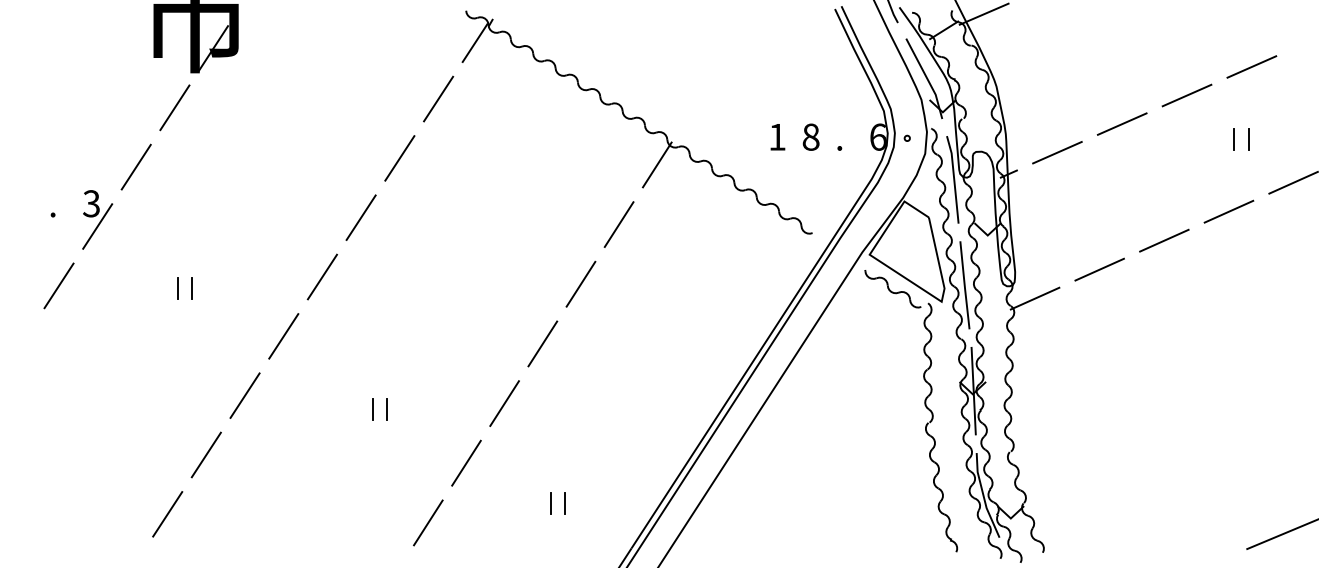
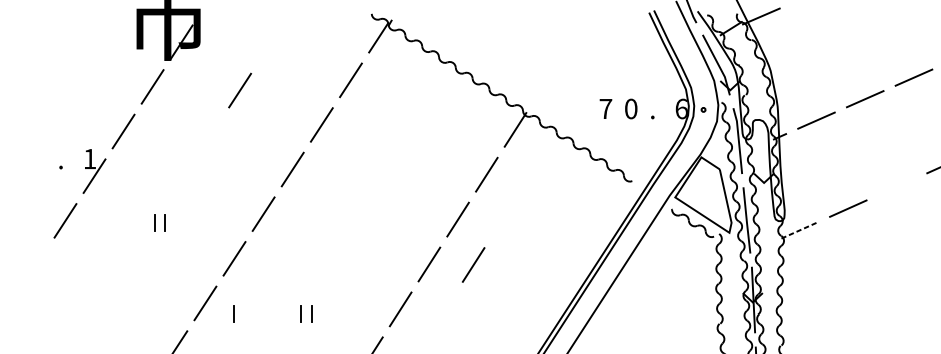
line: (290, 112) -> (239, 90), added
text: (777, 137) -> (605, 109), 1 -> 7
text: (810, 137) -> (630, 109), 8 -> 0
text: (91, 203) -> (89, 158), 3 -> 1
line: (1164, 240) -> (897, 186), removed
line: (1035, 298) -> (799, 230), solid -> dashed
line: (601, 344) -> (473, 264), added
line: (283, 409) -> (234, 313), added

